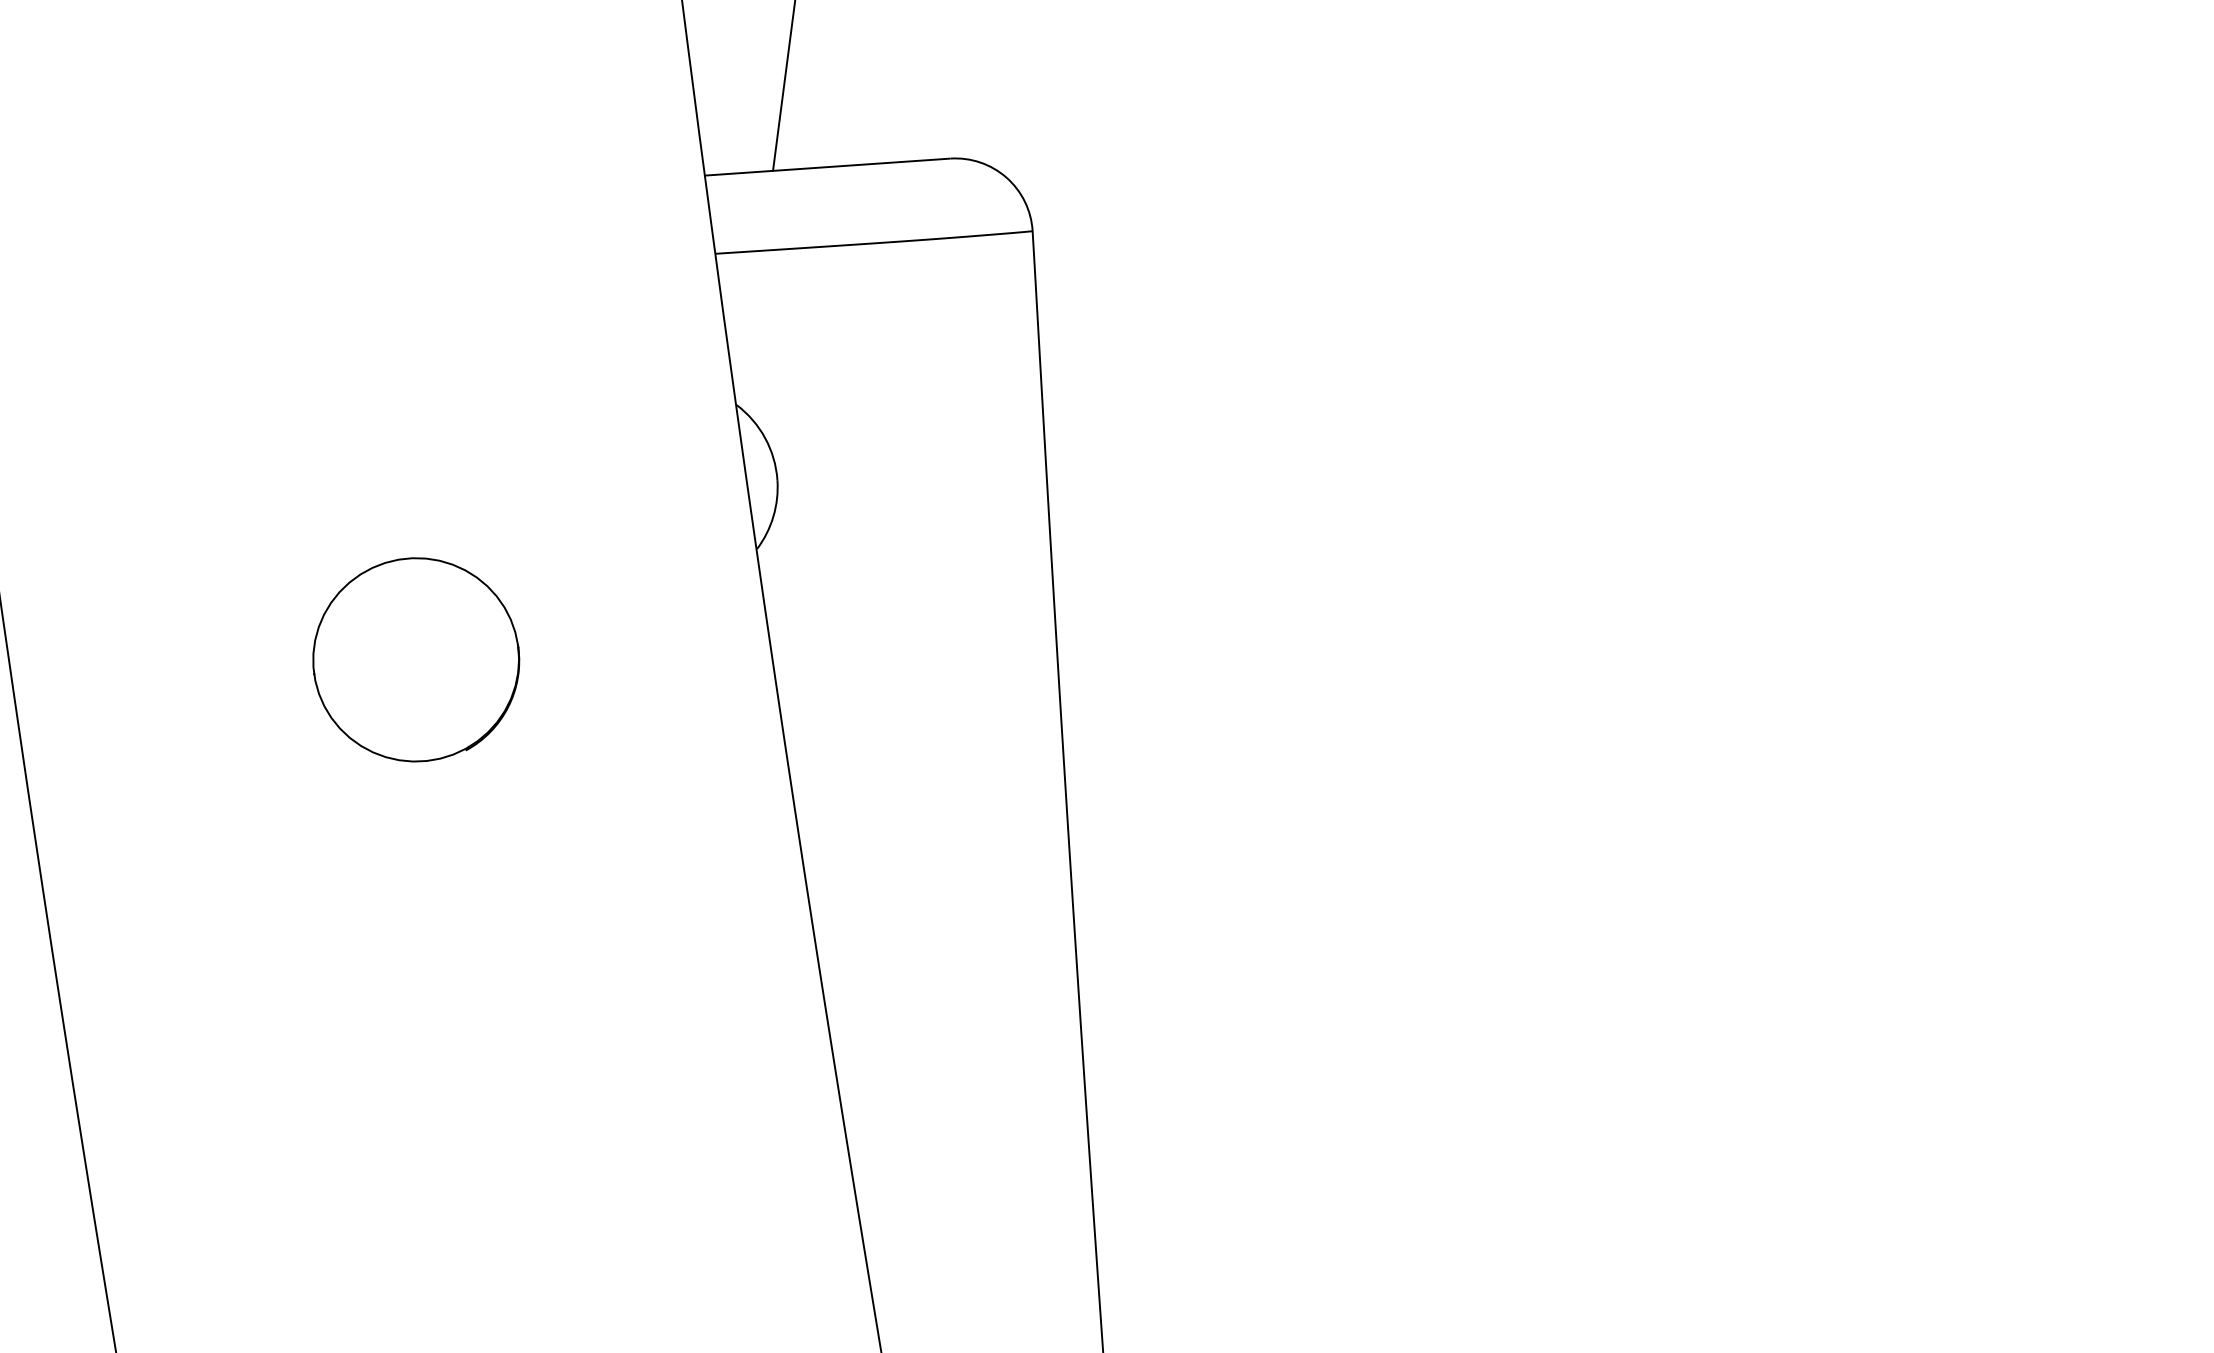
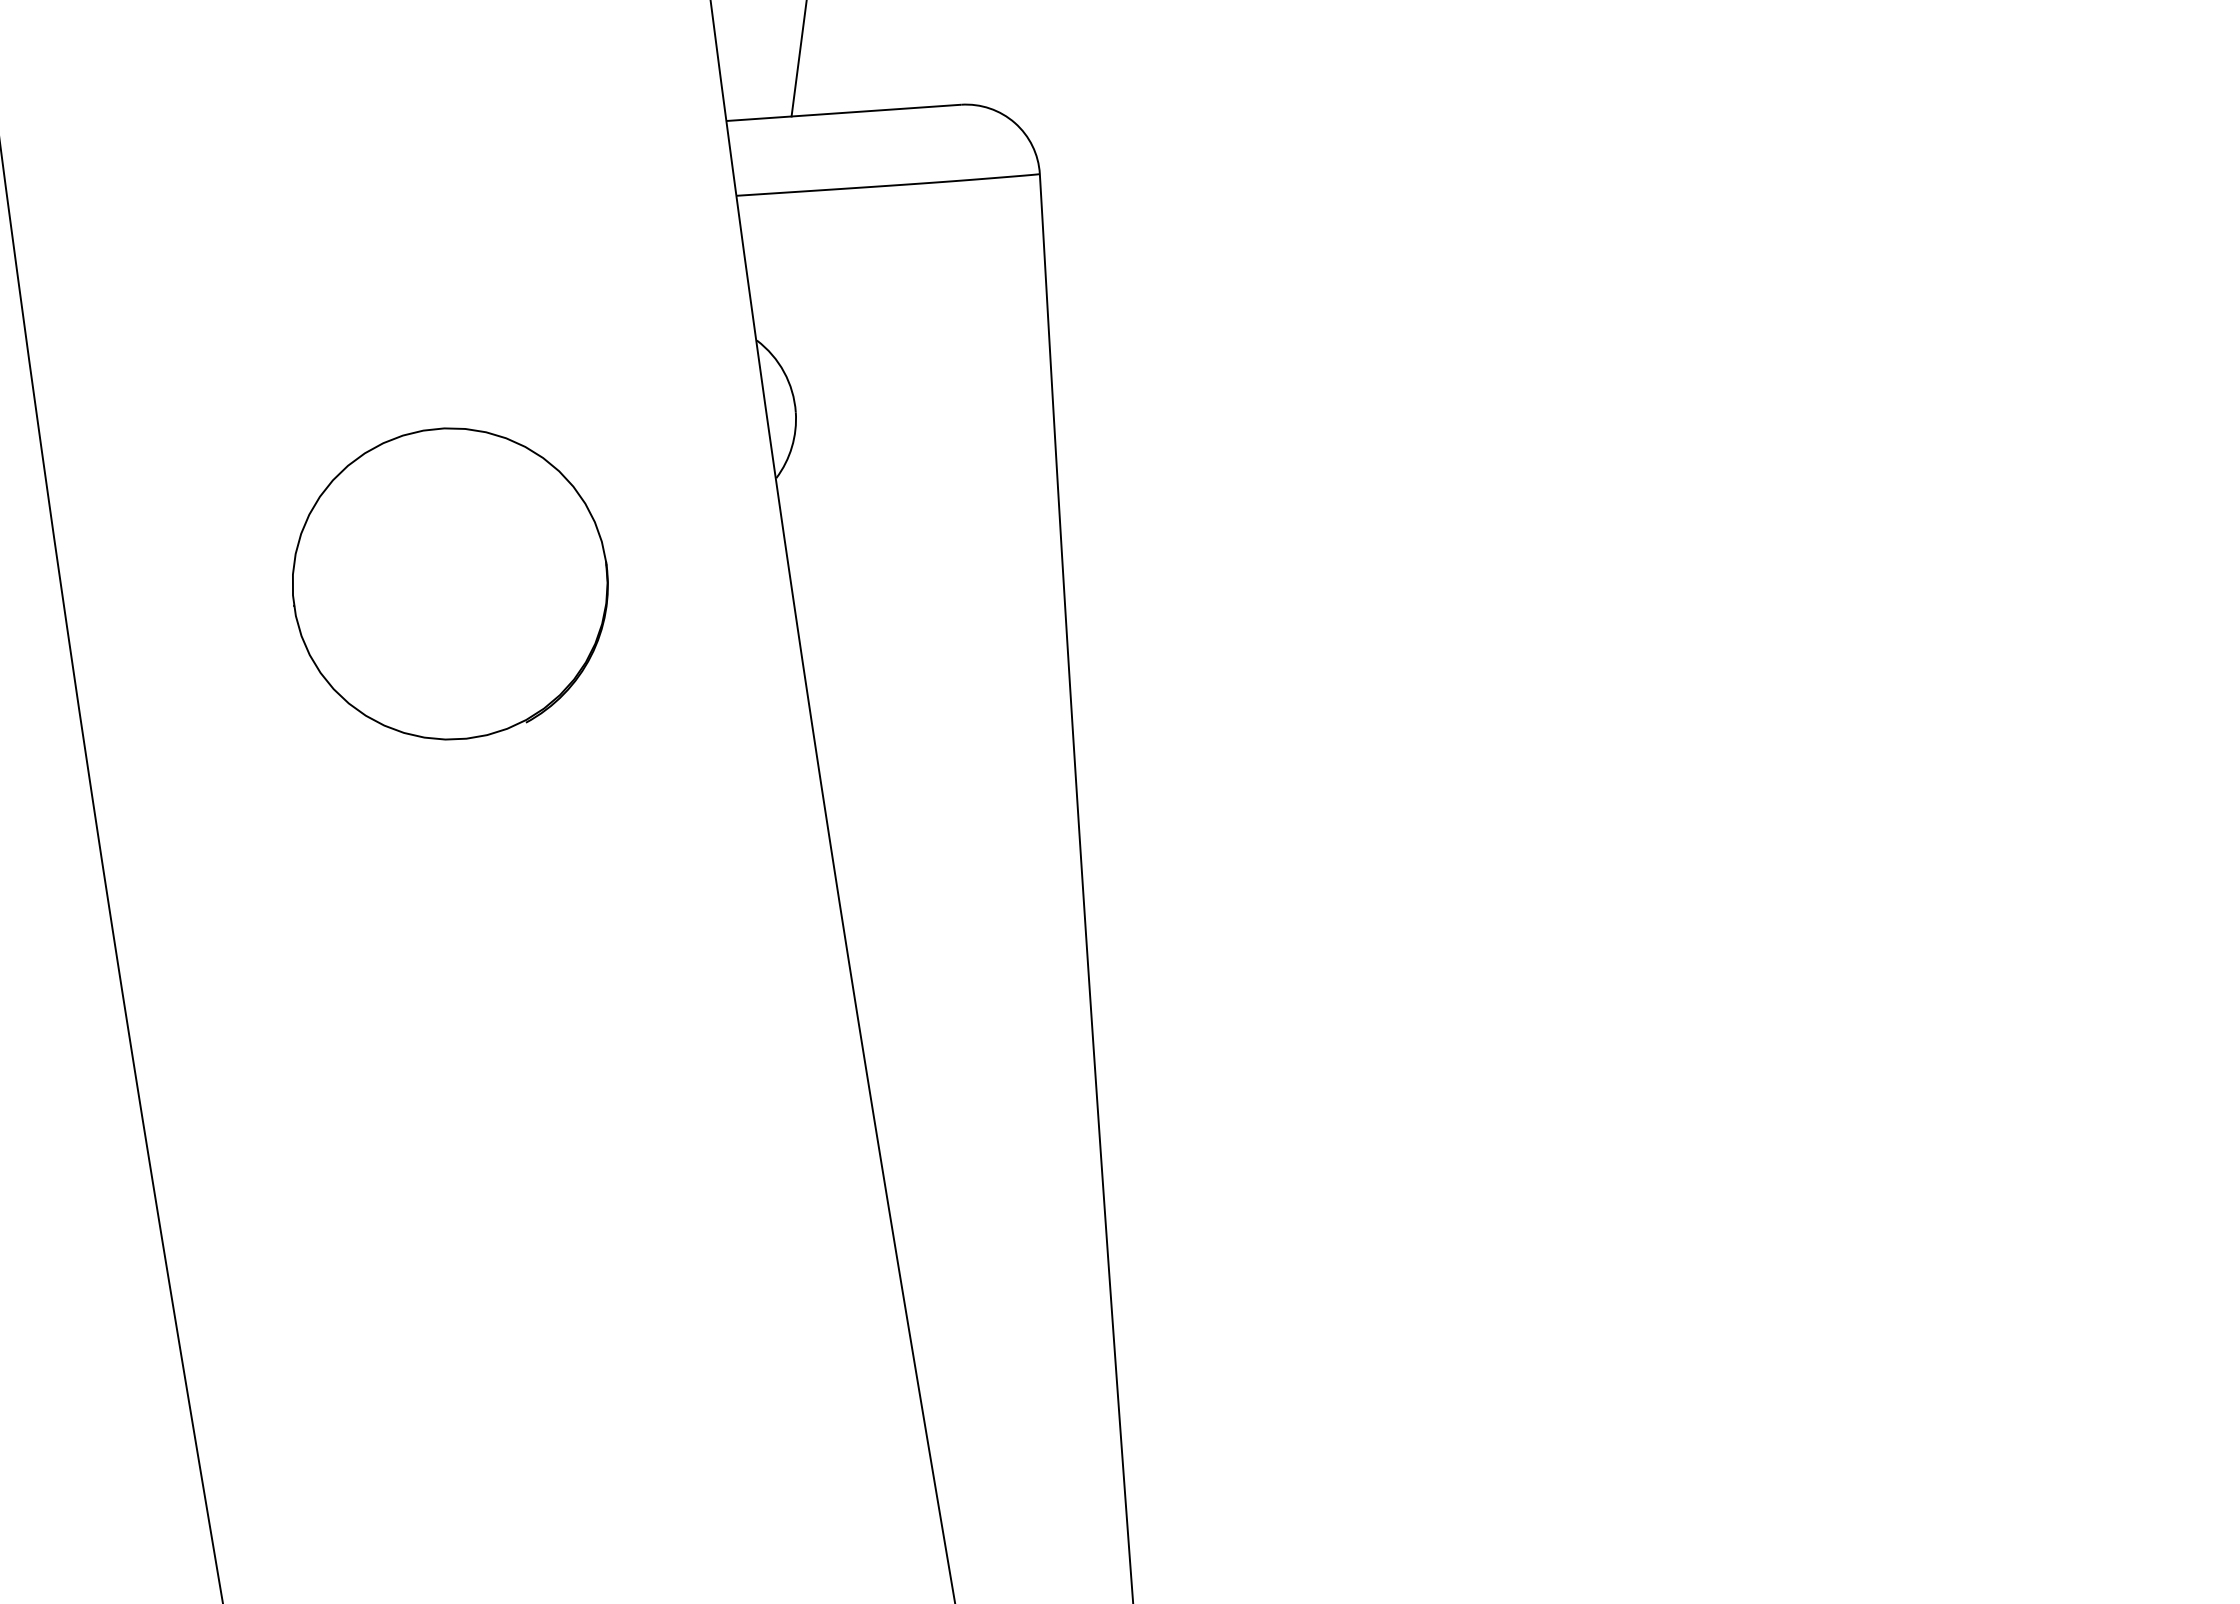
part: (416, 660) -> (450, 584), size x1.6

